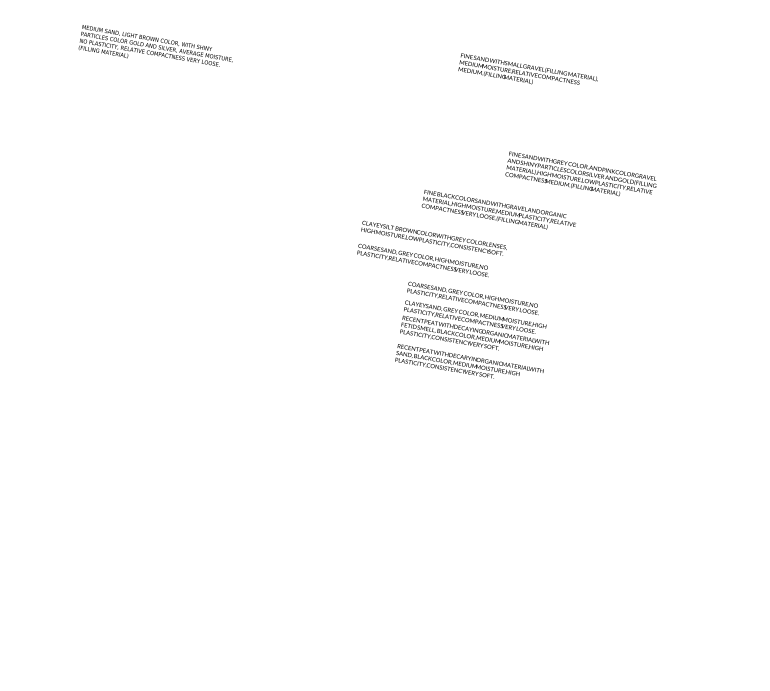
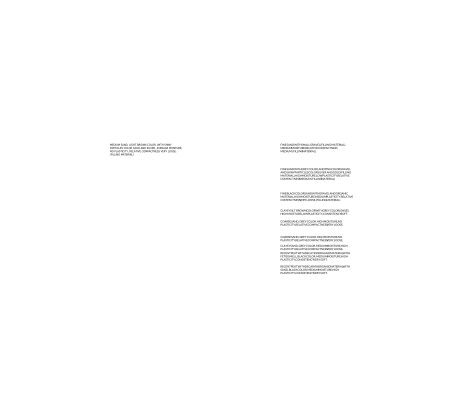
text: (527, 72) -> (312, 147), moved
text: (581, 175) -> (315, 173), moved
text: (431, 249) -> (314, 217), moved

